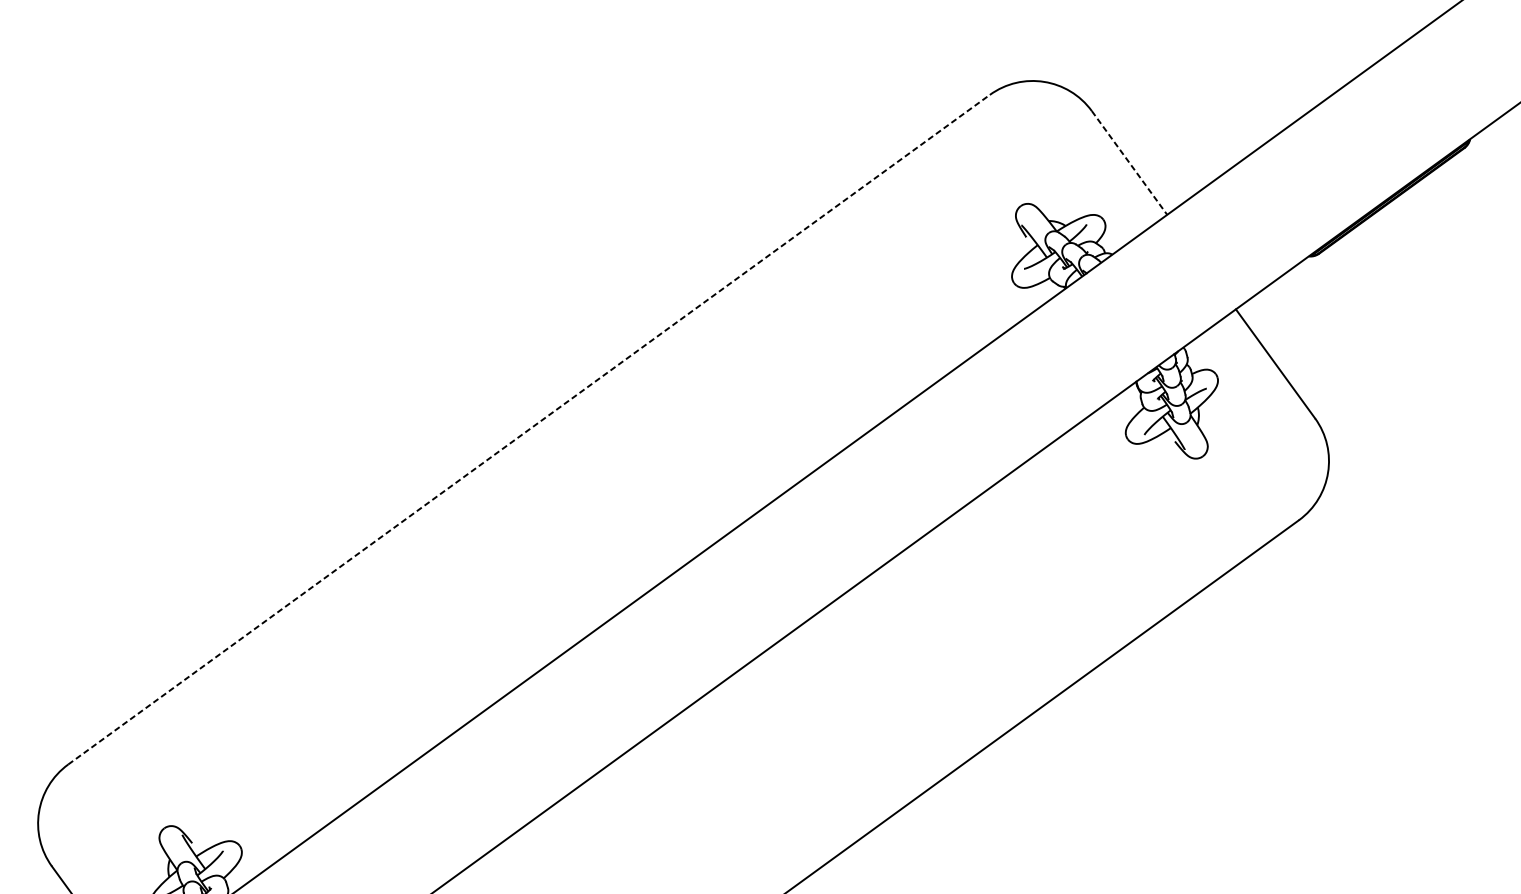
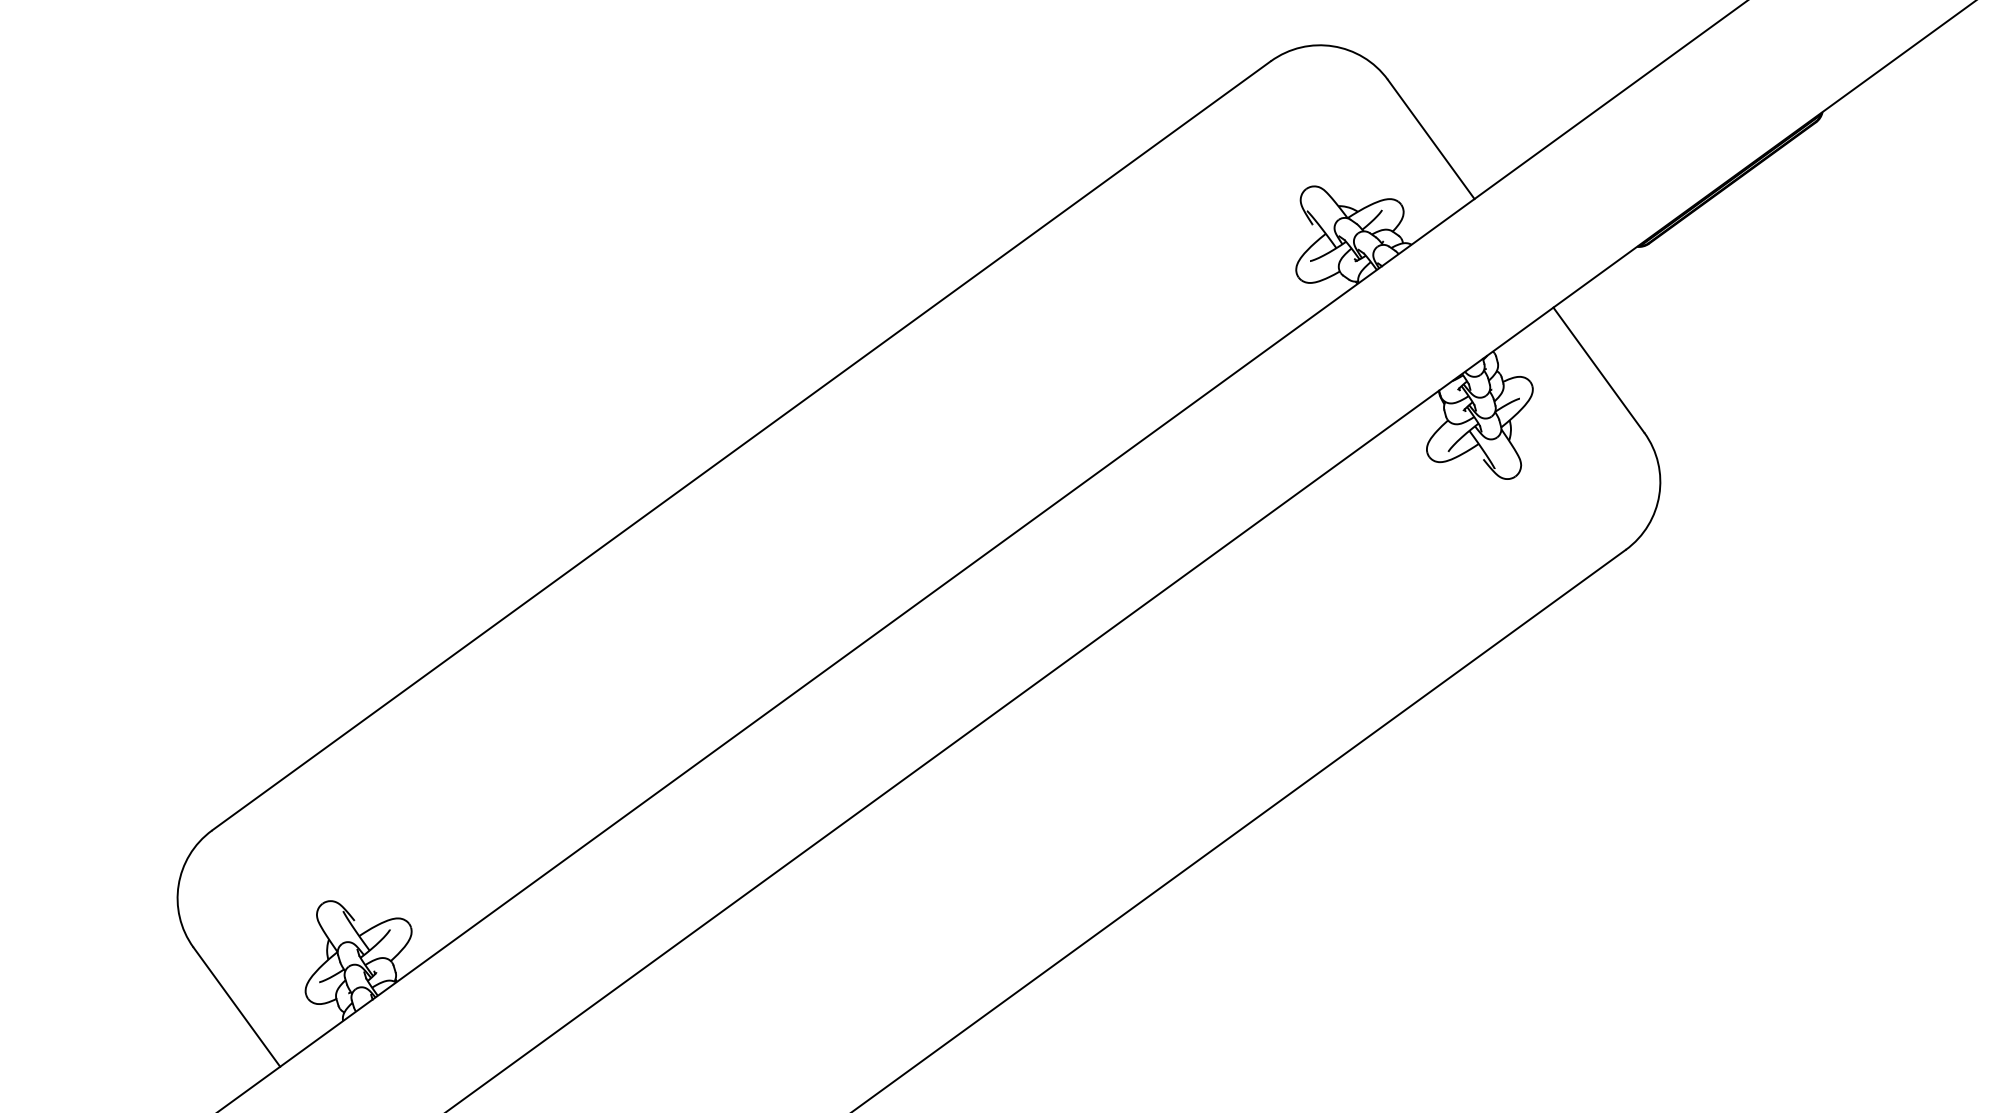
line: (1129, 163) -> (1431, 139), dashed -> solid
line: (529, 429) -> (741, 445), dashed -> solid

